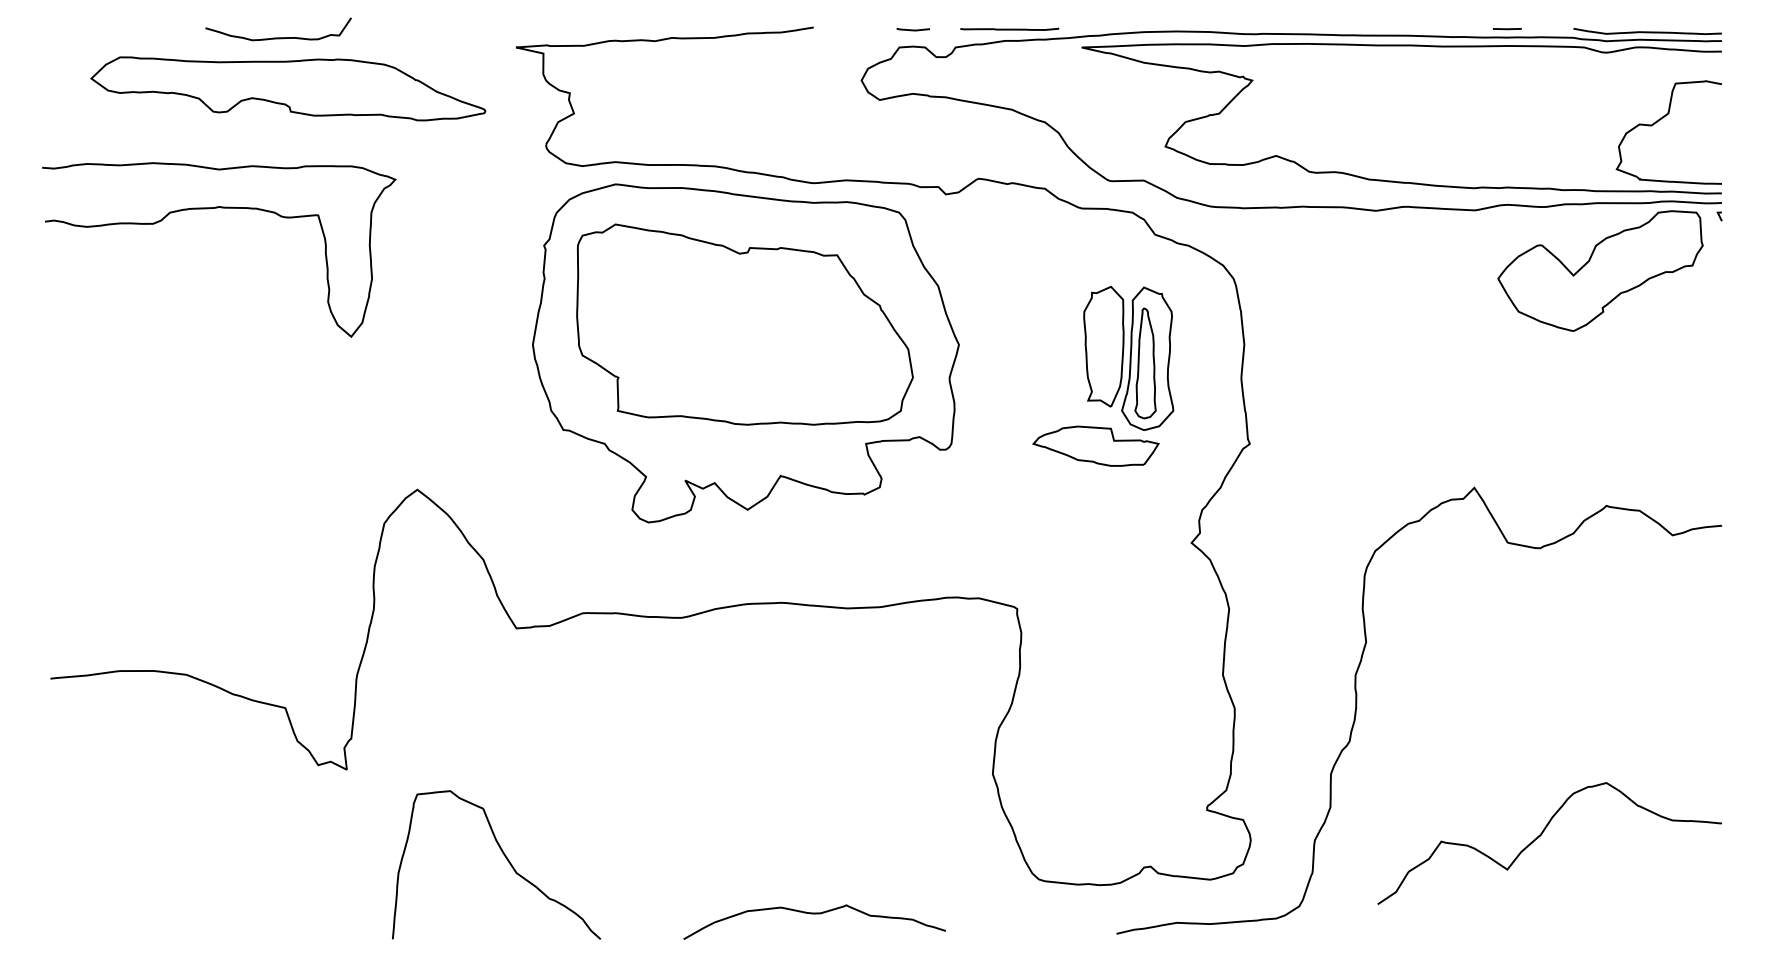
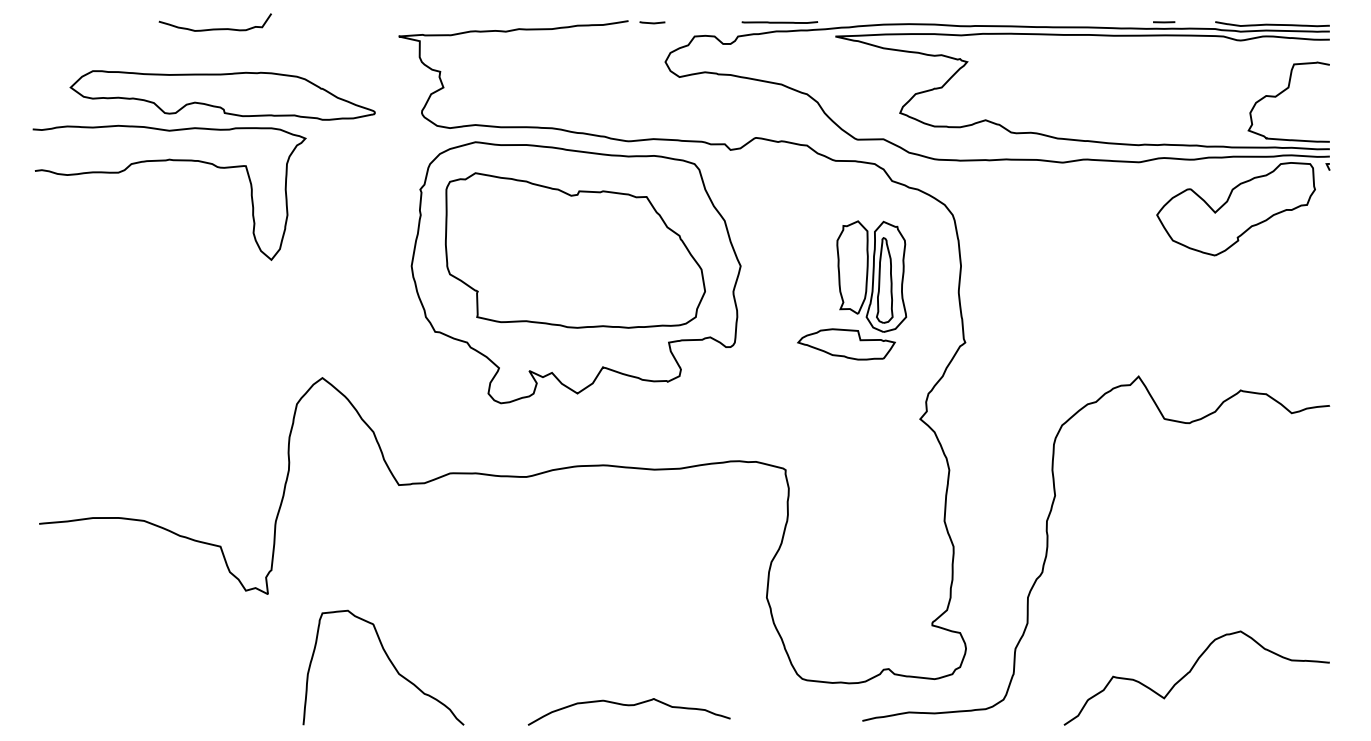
line: (913, 29) -> (652, 22), moved
part: (287, 88) -> (222, 95), moved
curve: (1542, 834) -> (1191, 671), moved

